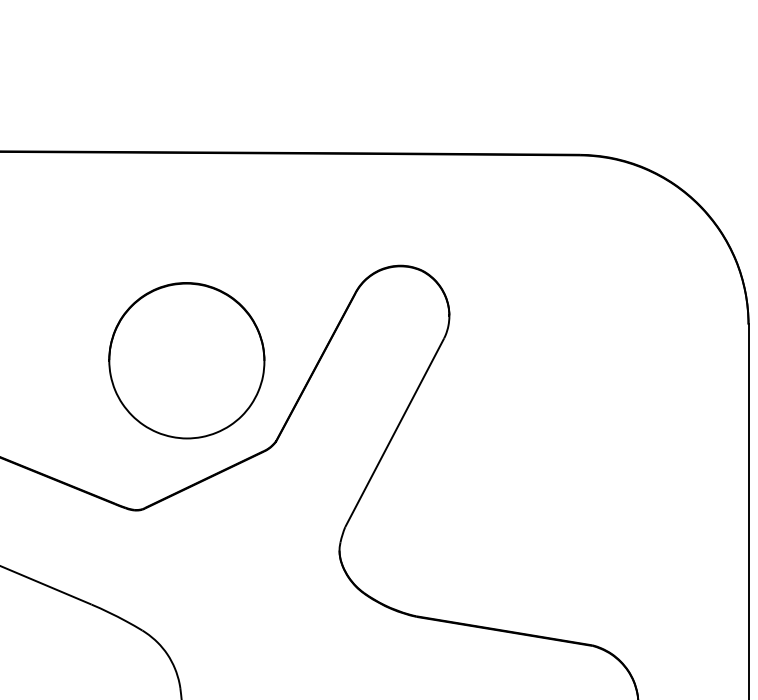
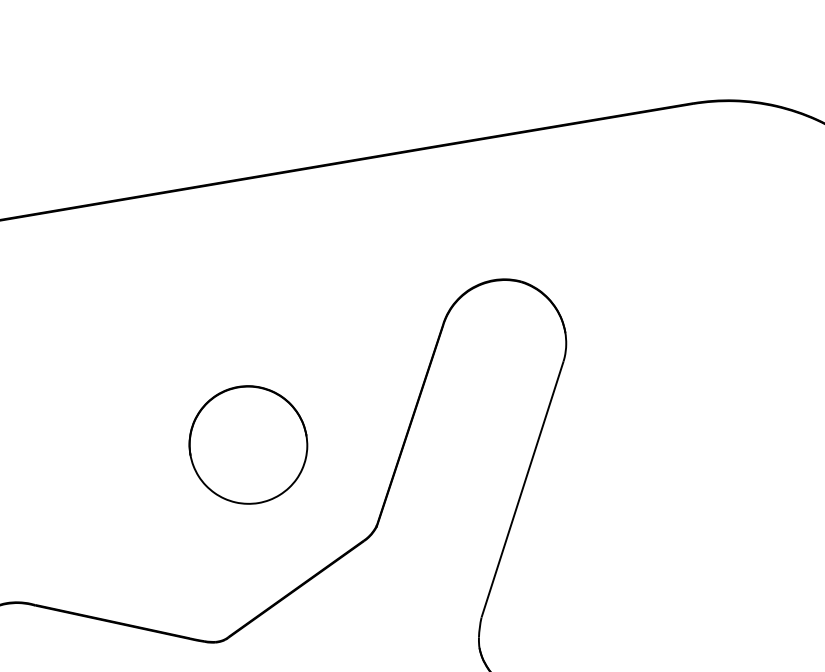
part: (186, 360) -> (247, 444), size x0.6

